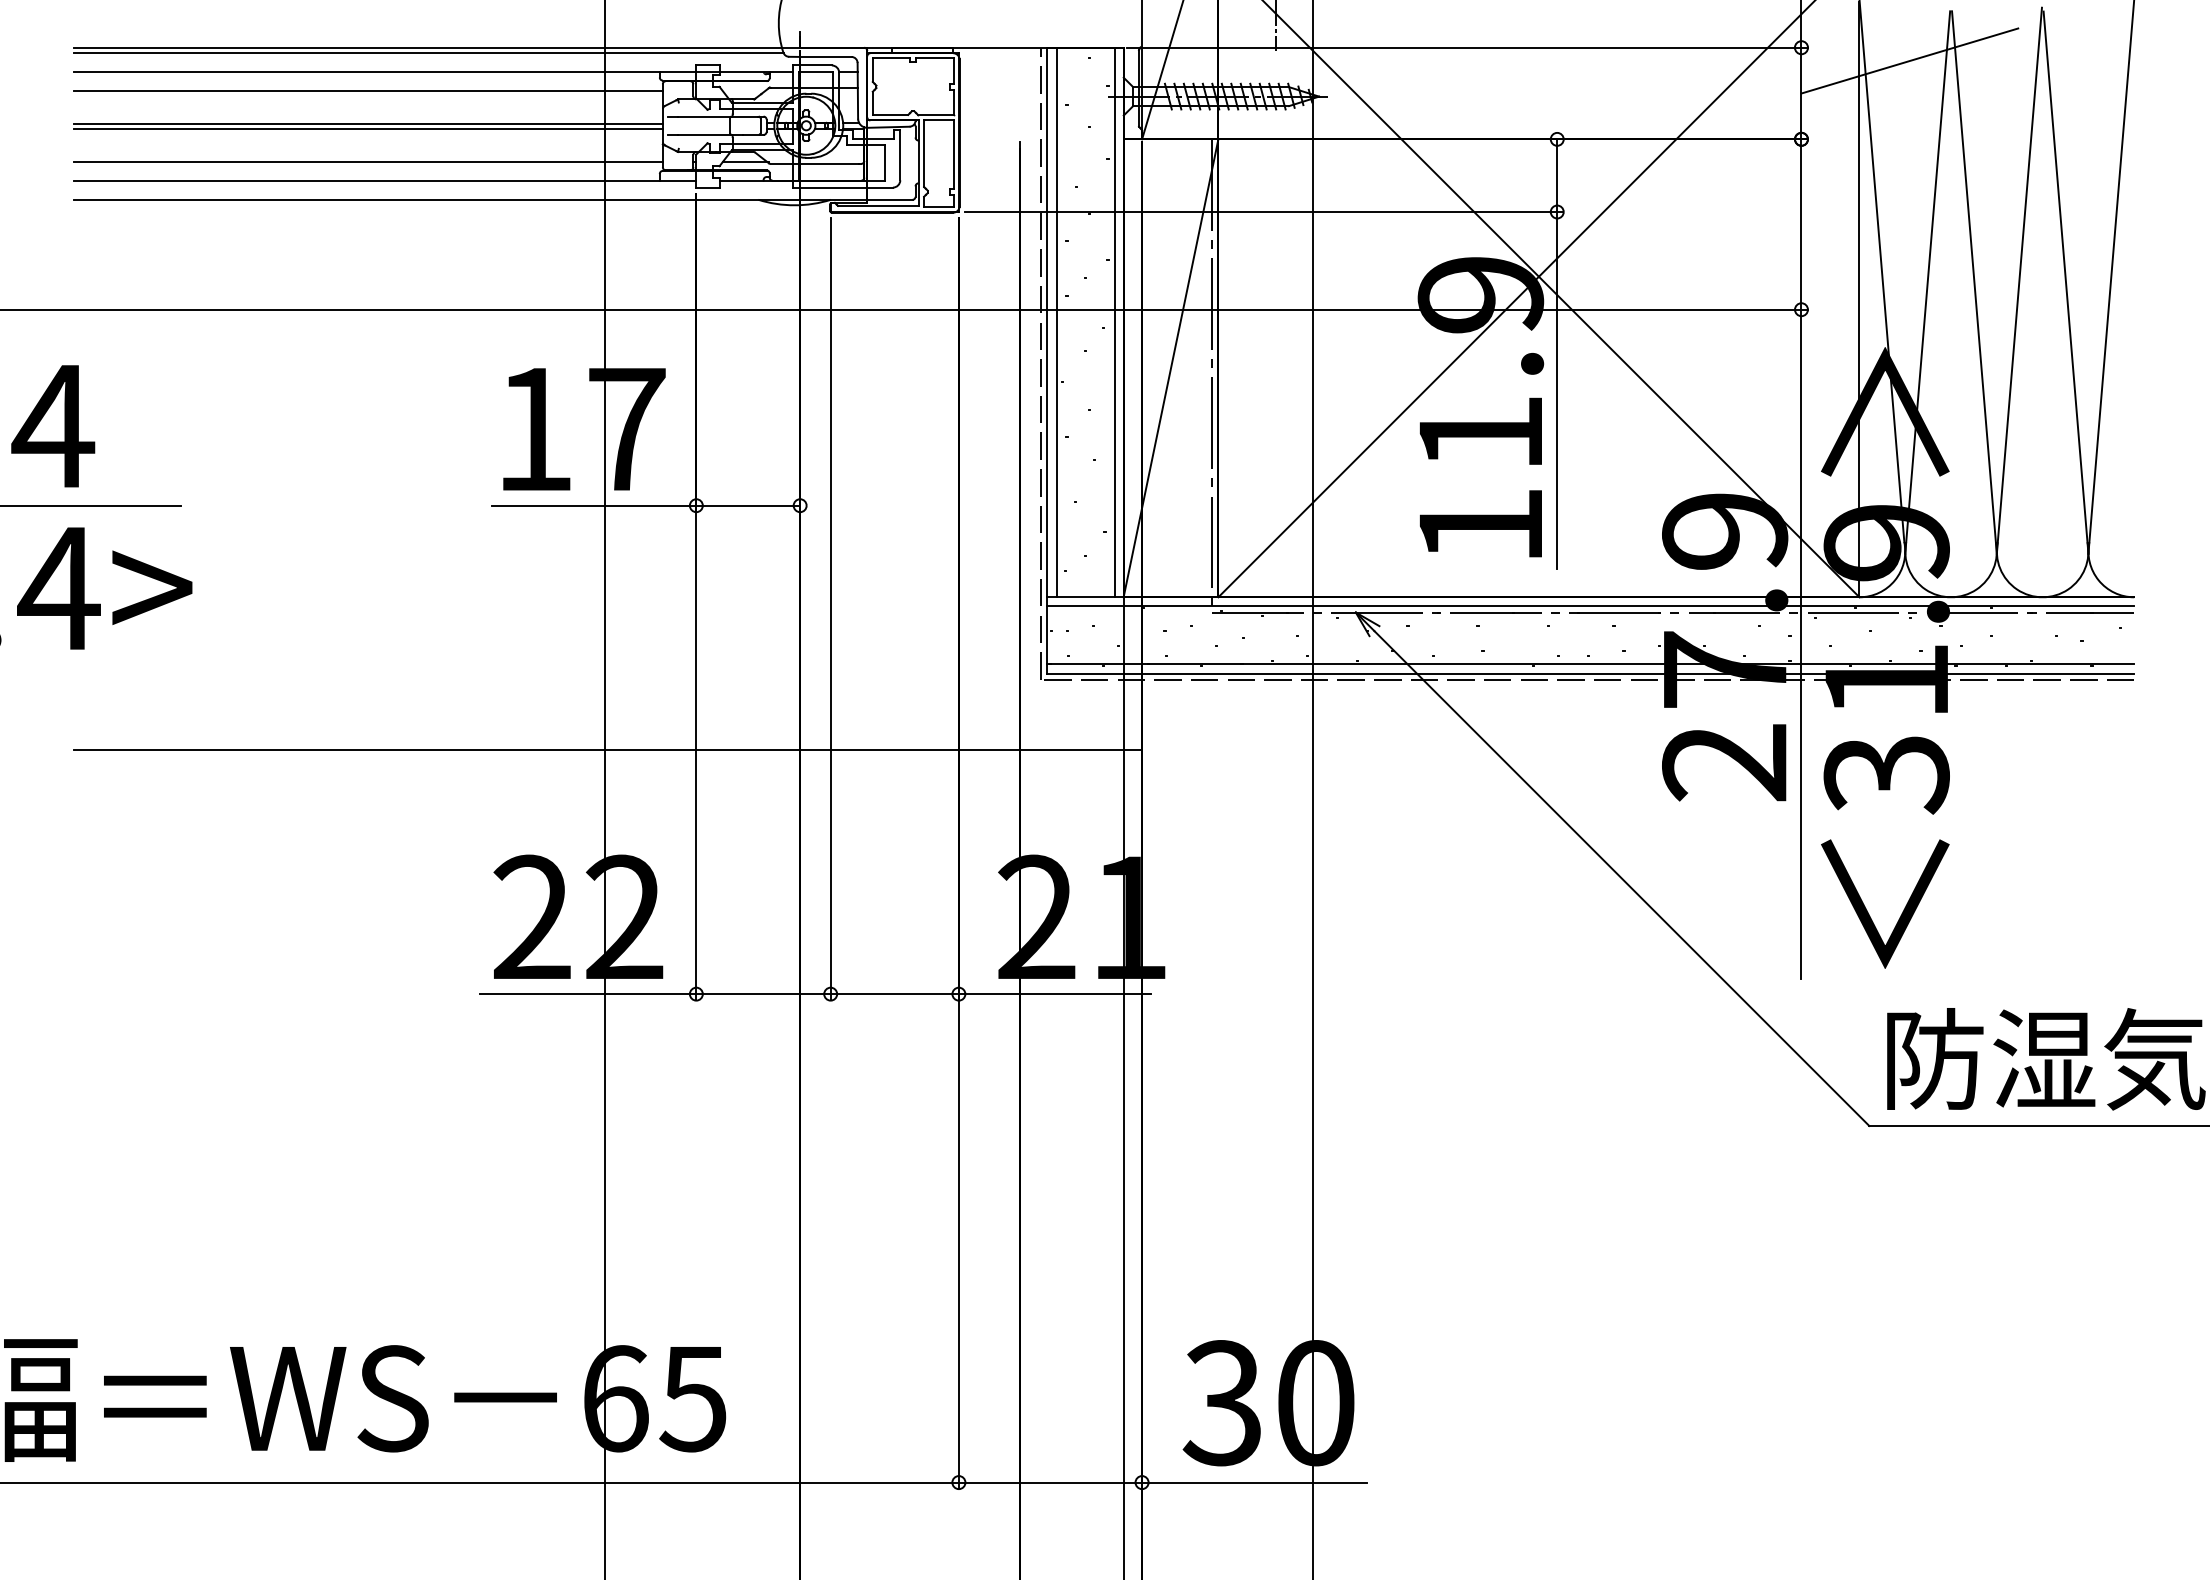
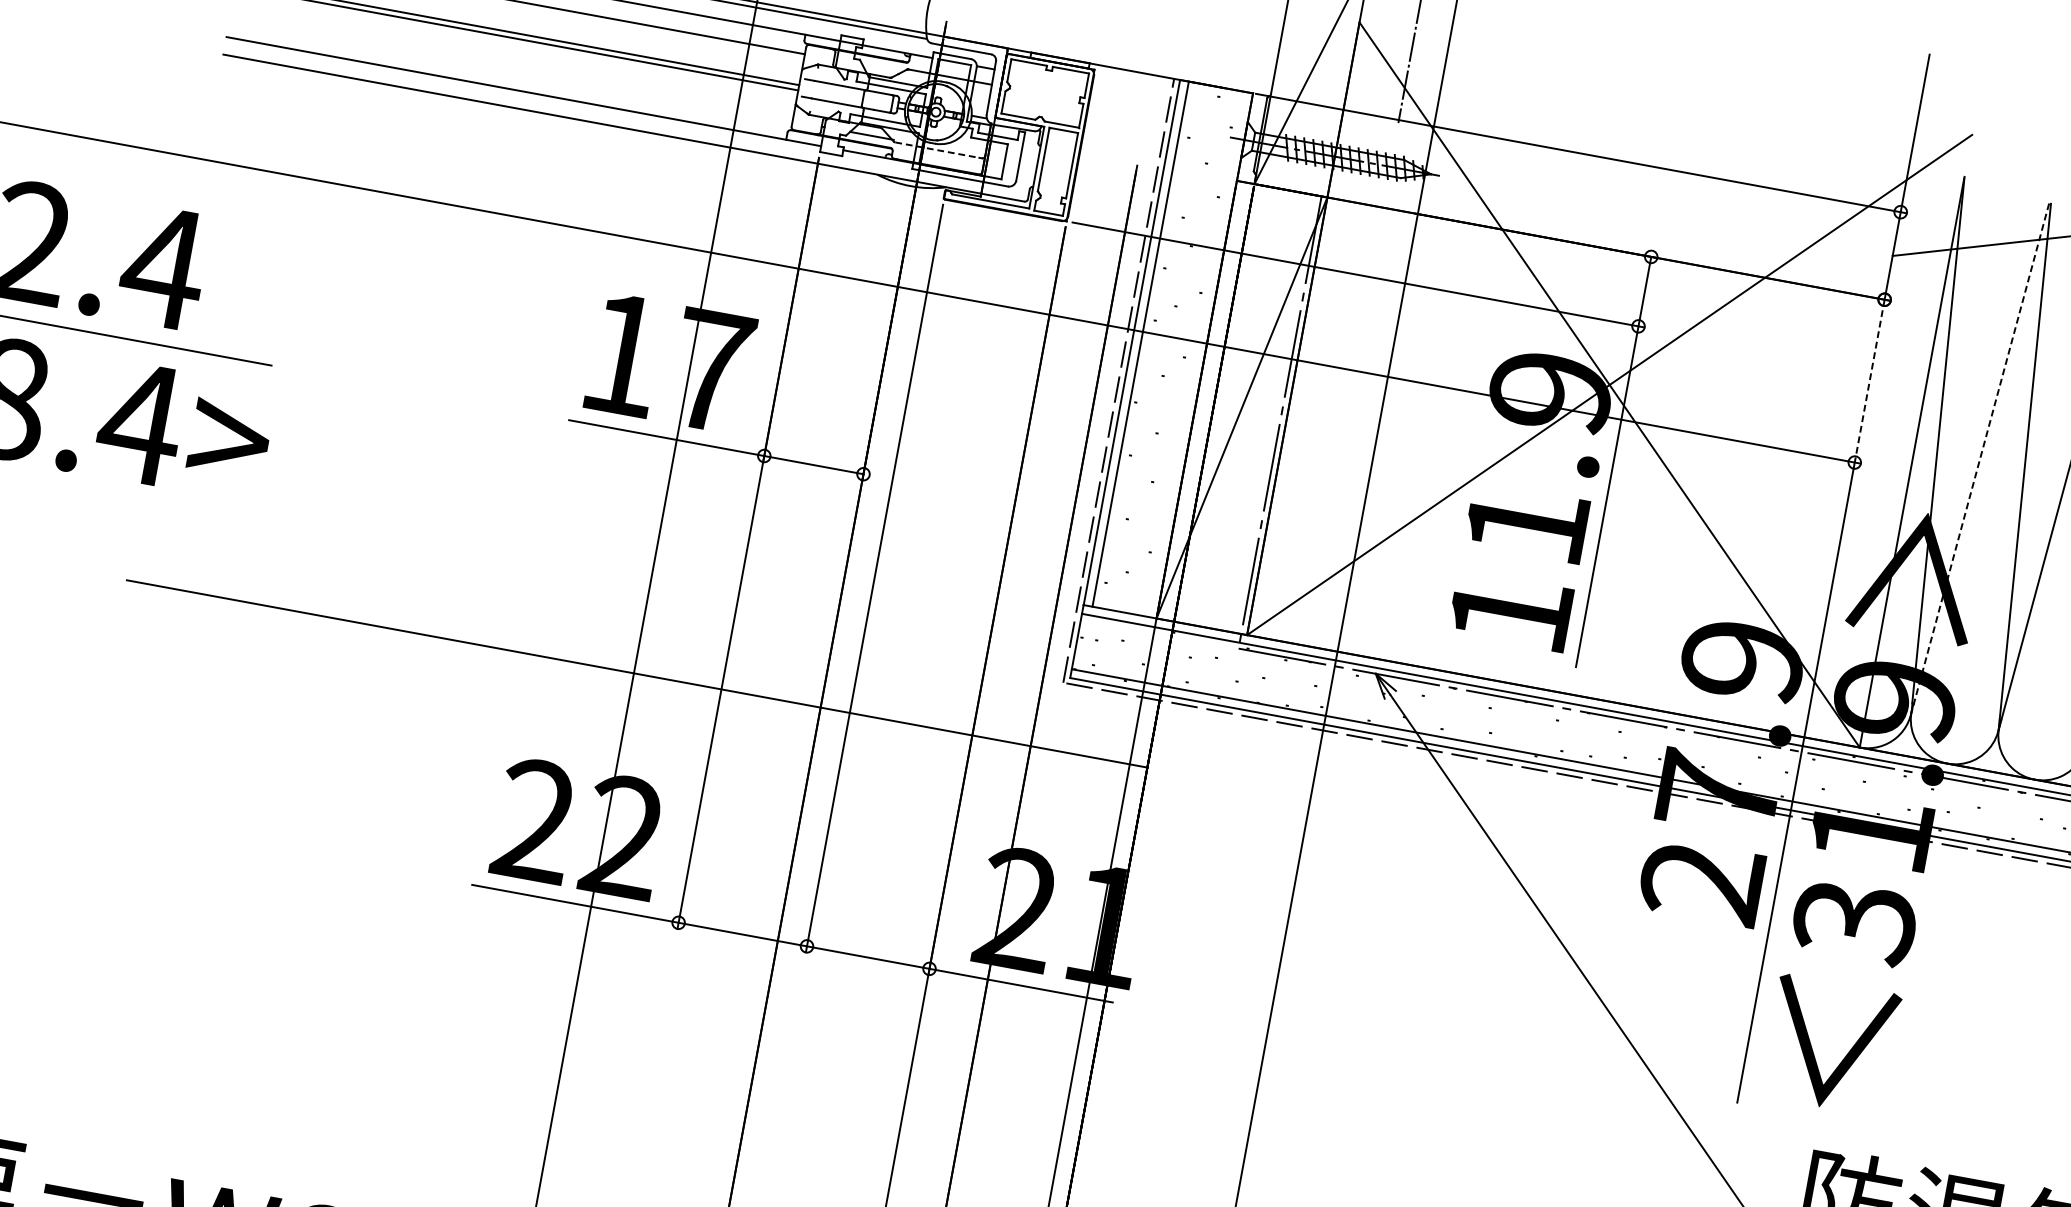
line: (368, 161) -> (511, 69), removed
line: (814, 163) -> (937, 149), solid -> dashed
line: (1801, 225) -> (1869, 382), solid -> dashed
line: (1927, 283) -> (1979, 459), solid -> dashed
line: (1114, 322) -> (1196, 354), removed

